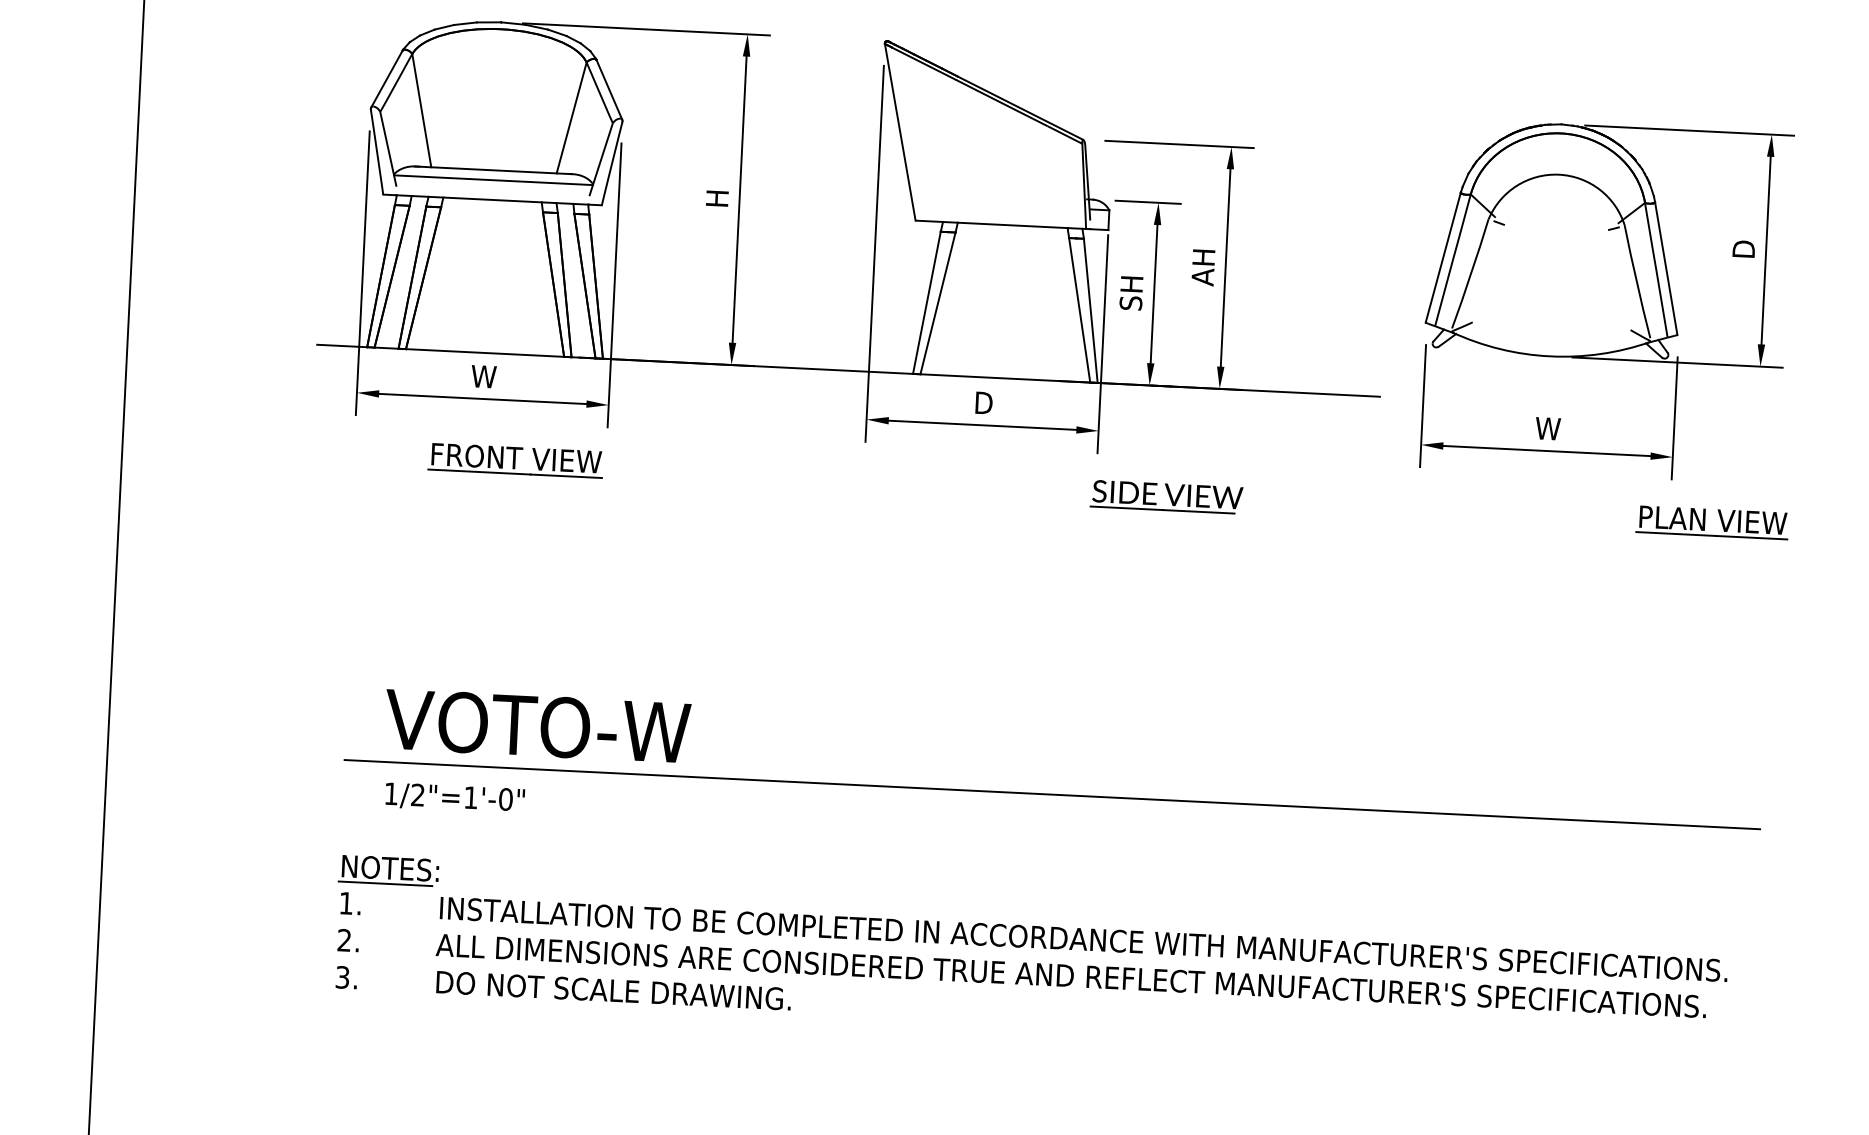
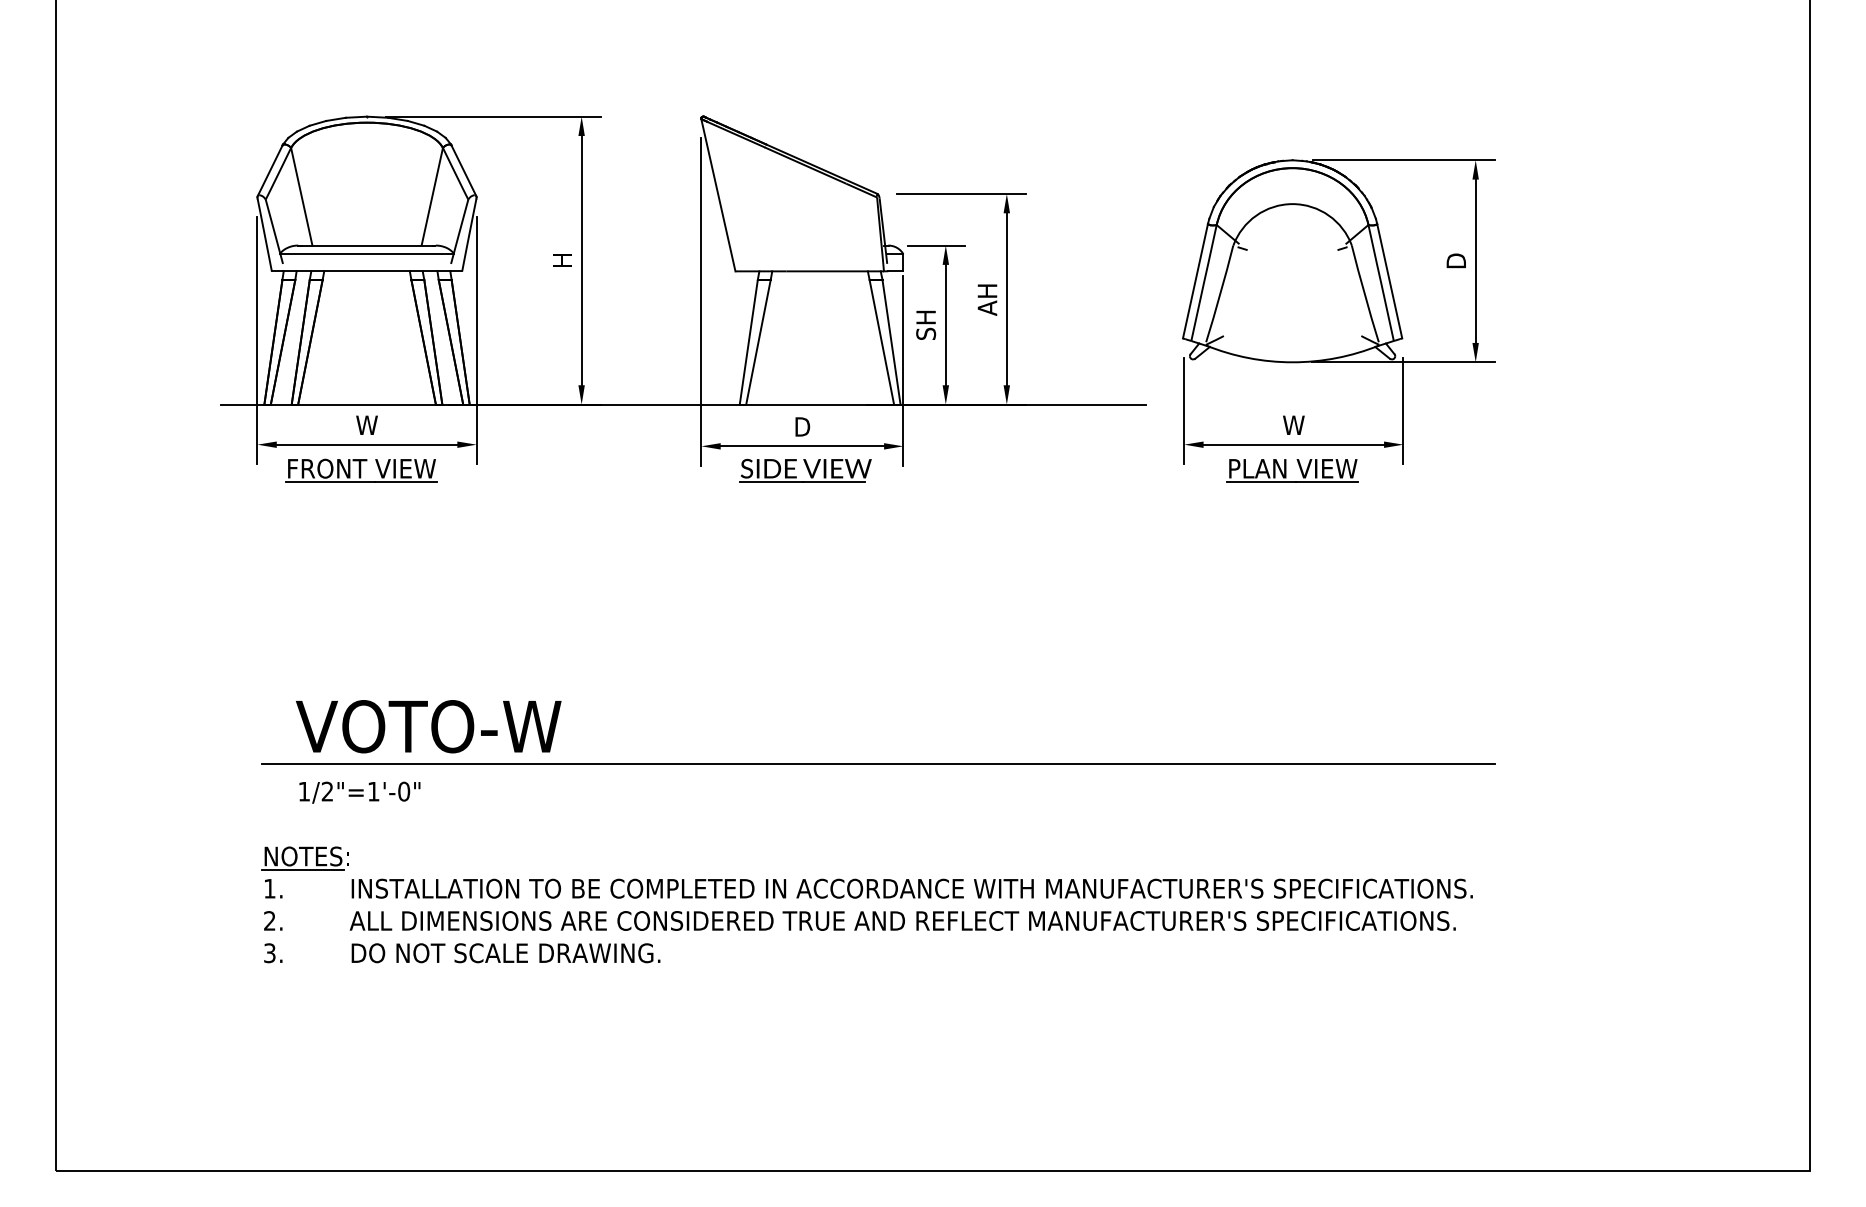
part: (516, 460) -> (361, 470), moved
part: (1166, 496) -> (805, 470), moved
part: (1712, 522) -> (1292, 470), moved

